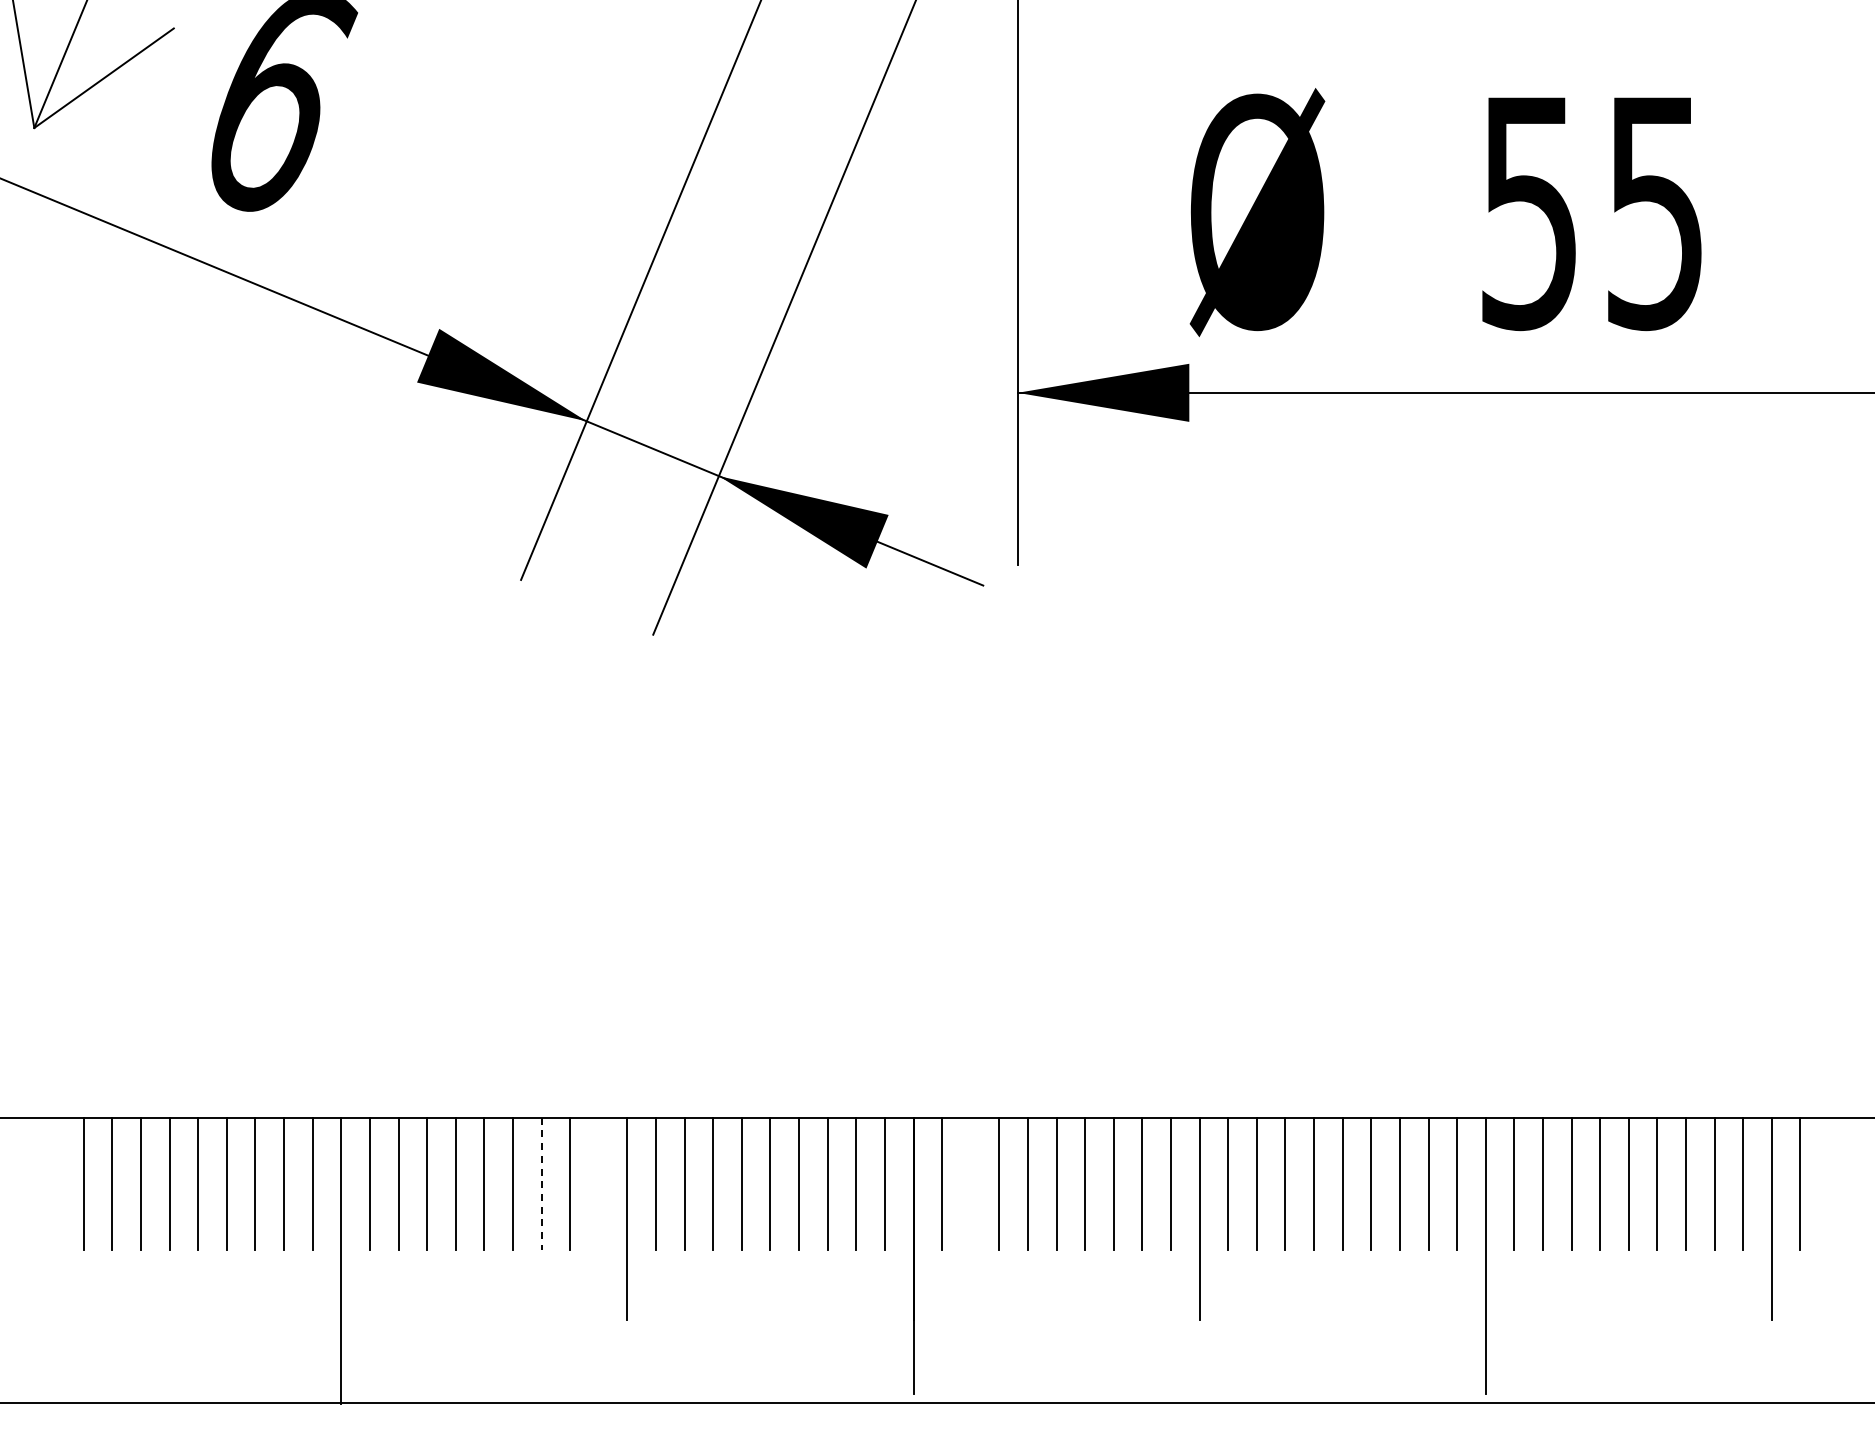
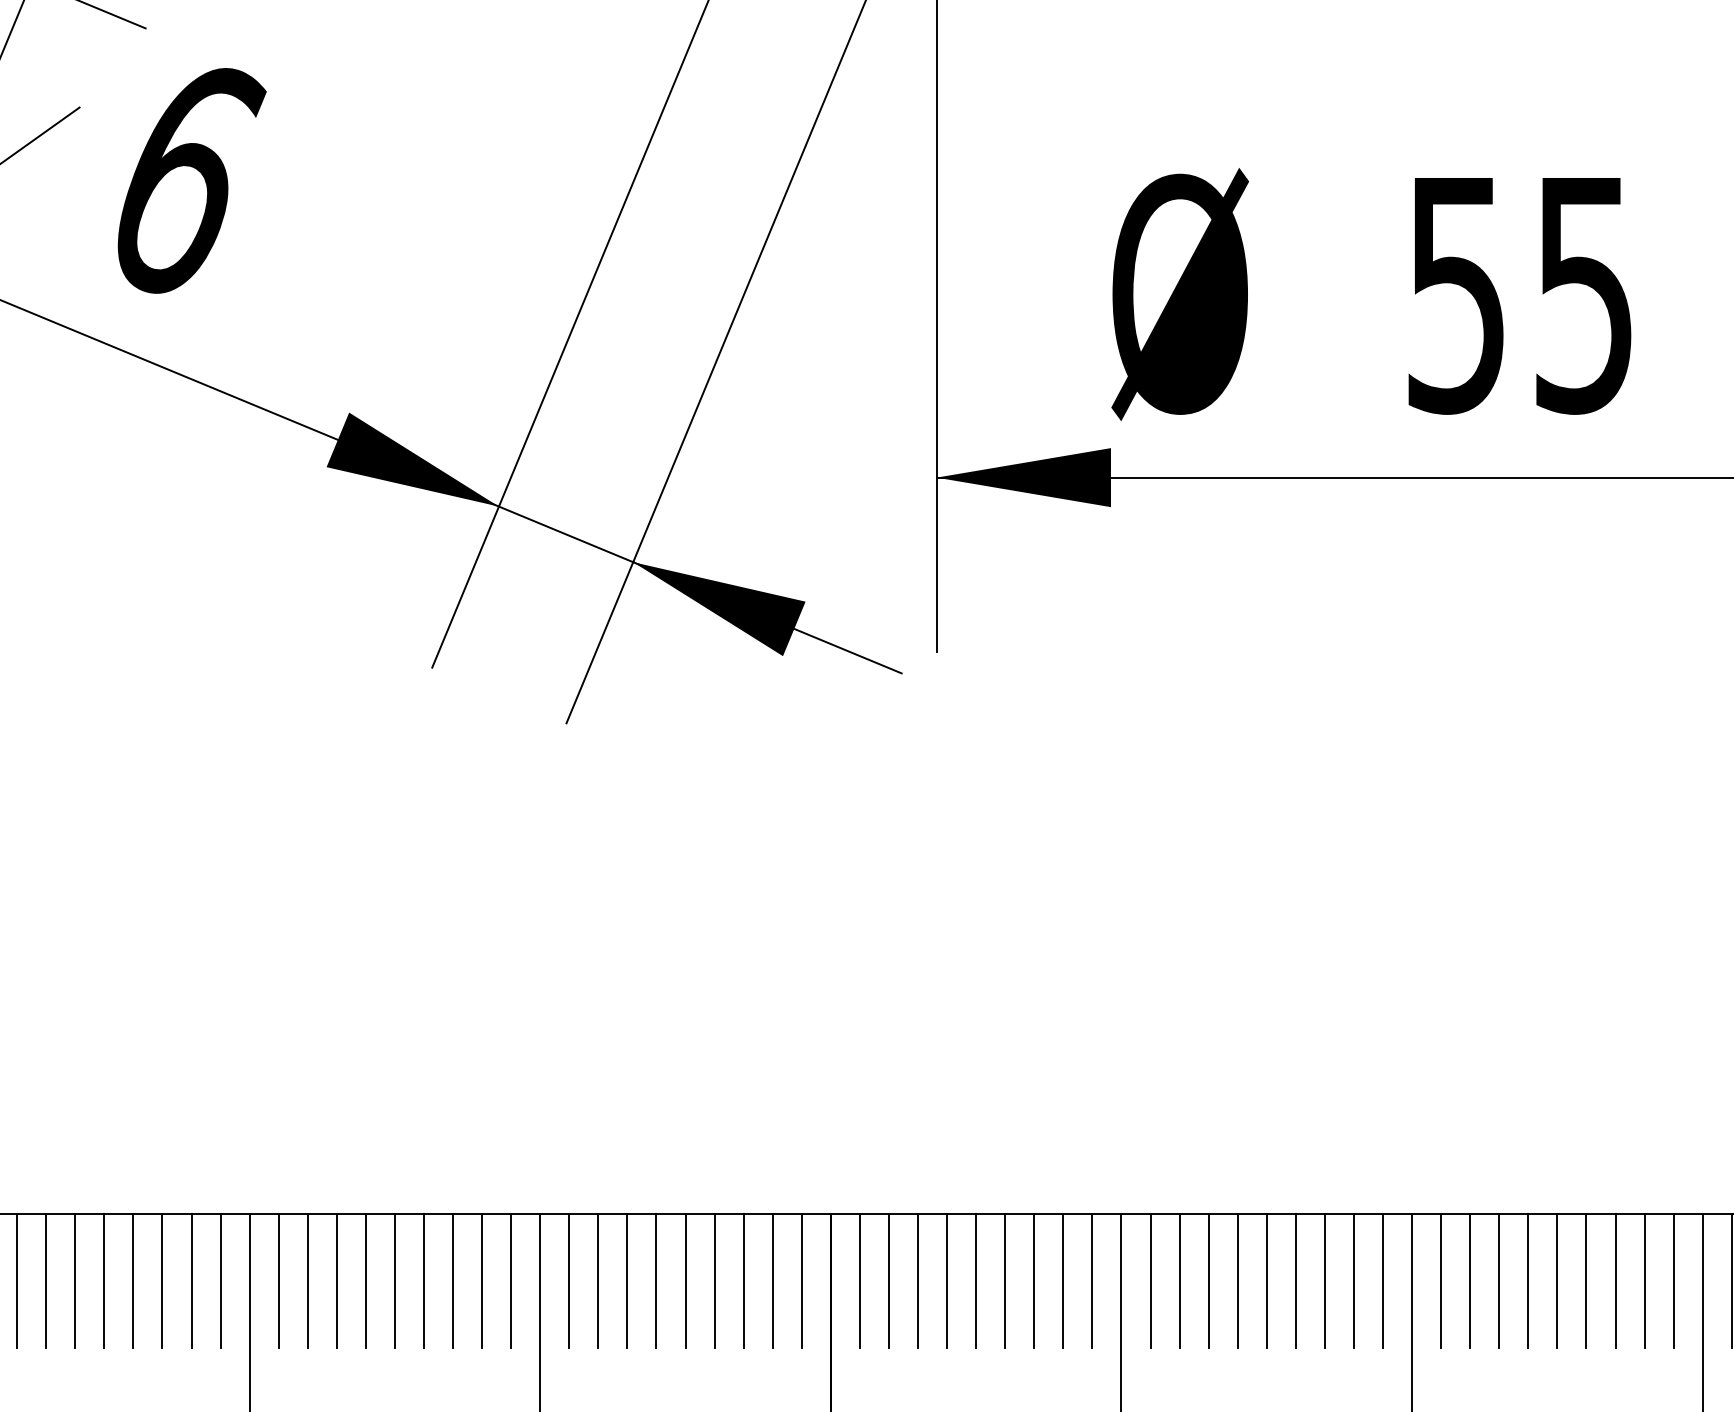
line: (598, 1183) -> (510, 1280), added
line: (970, 1183) -> (888, 1280), added
line: (541, 1184) -> (452, 1281), dashed -> solid

